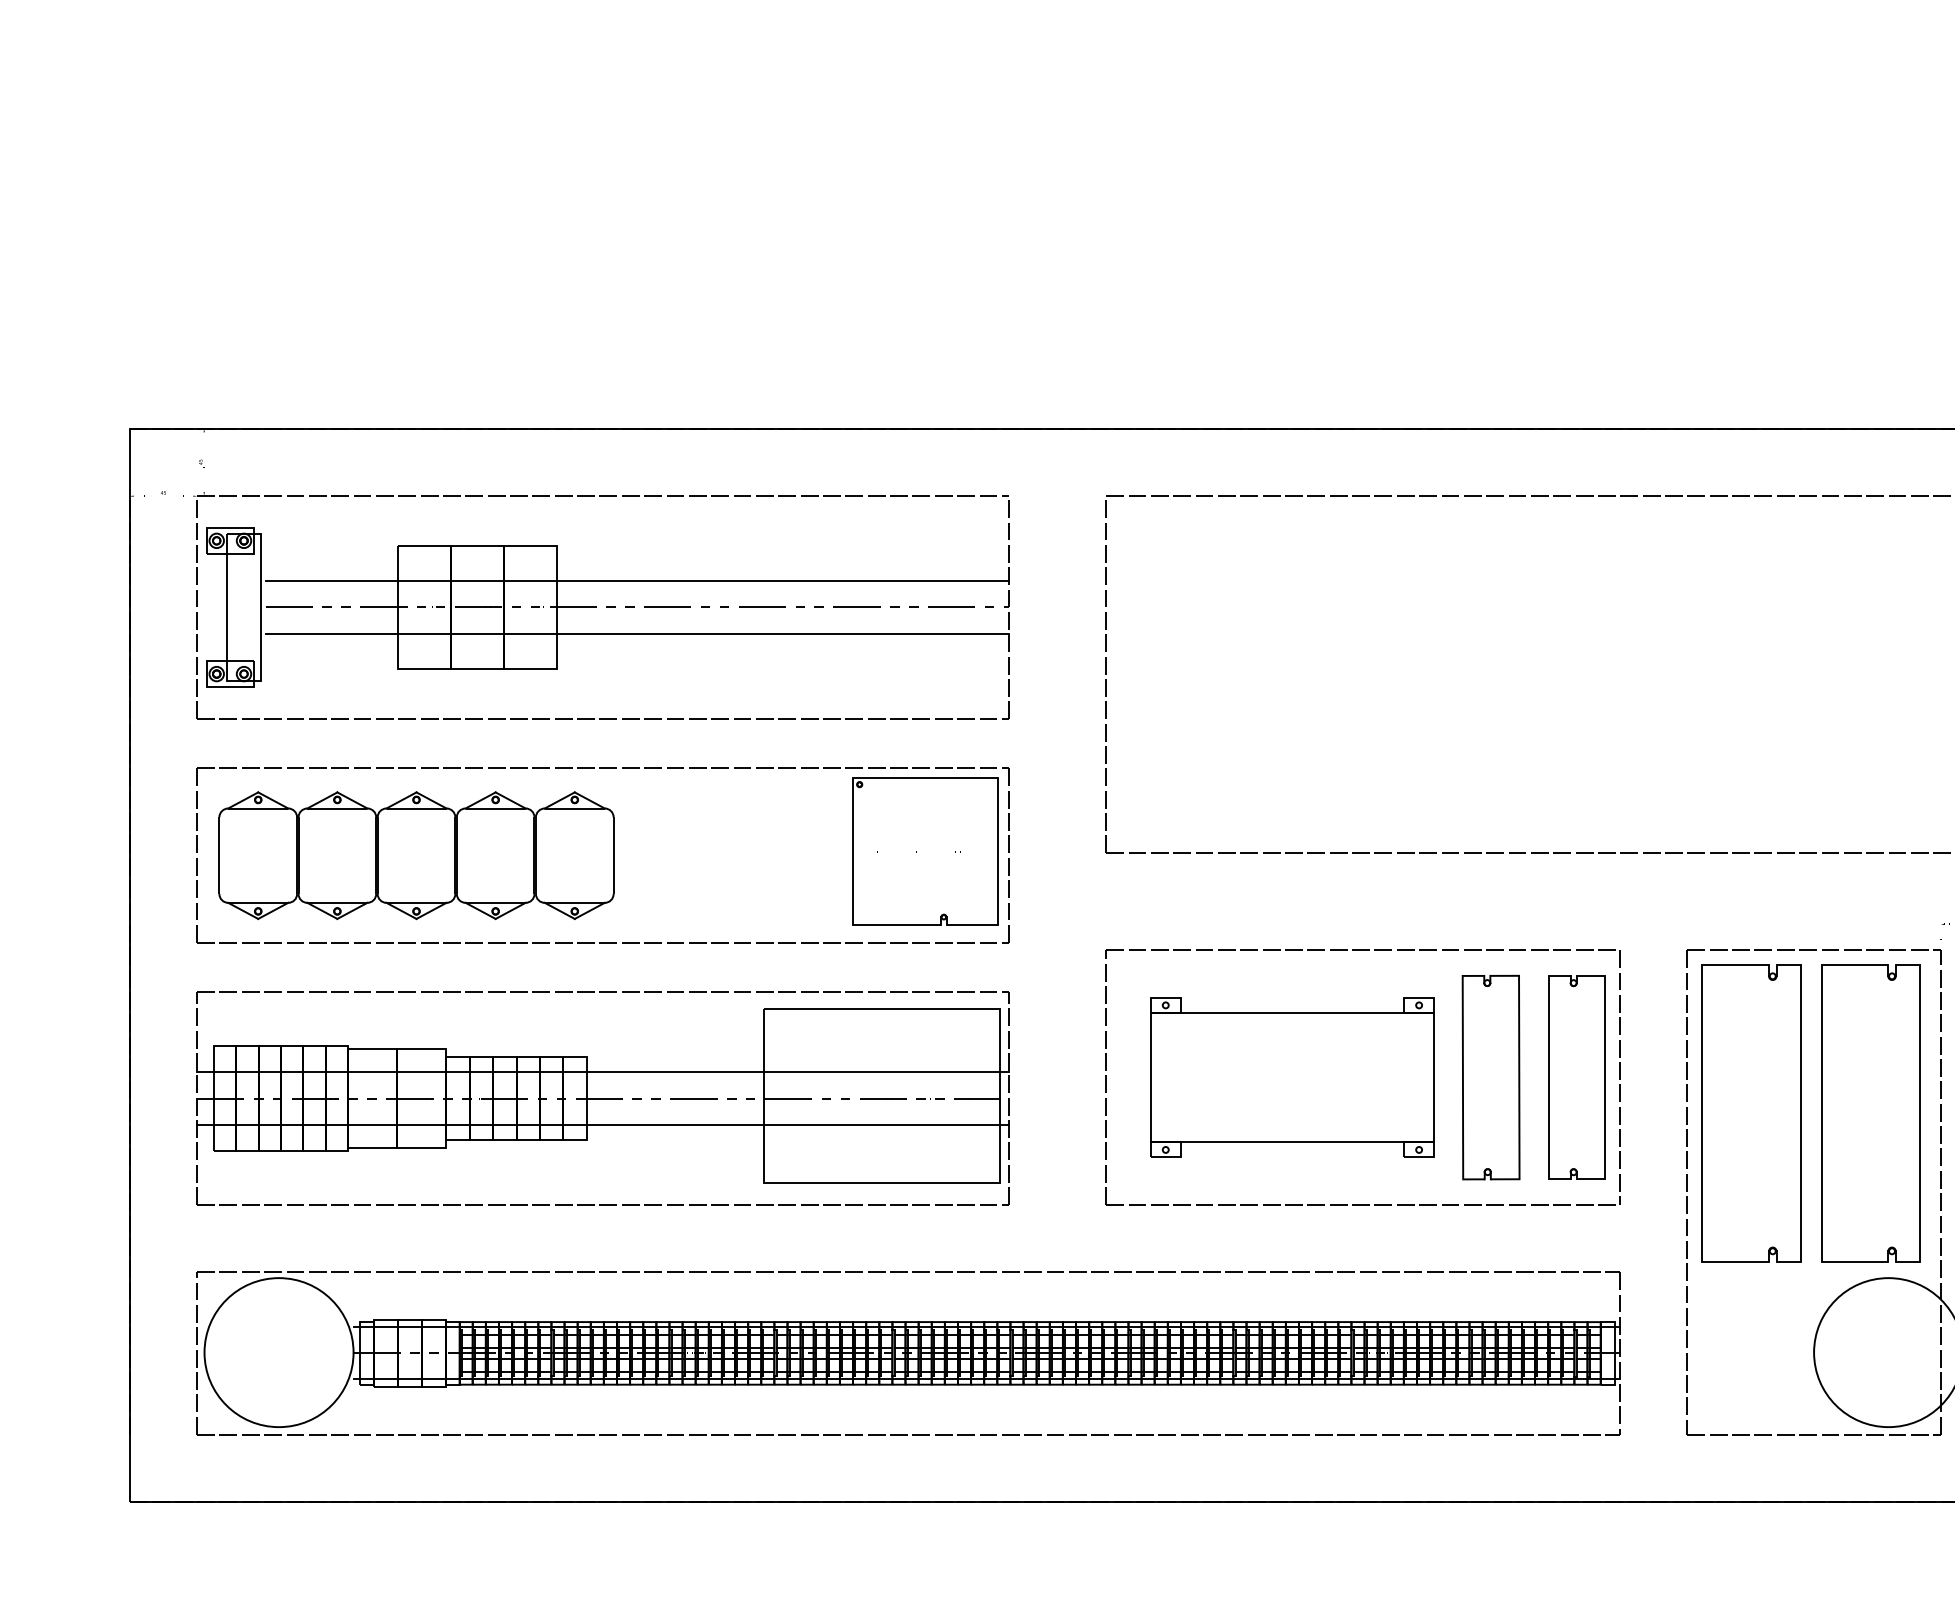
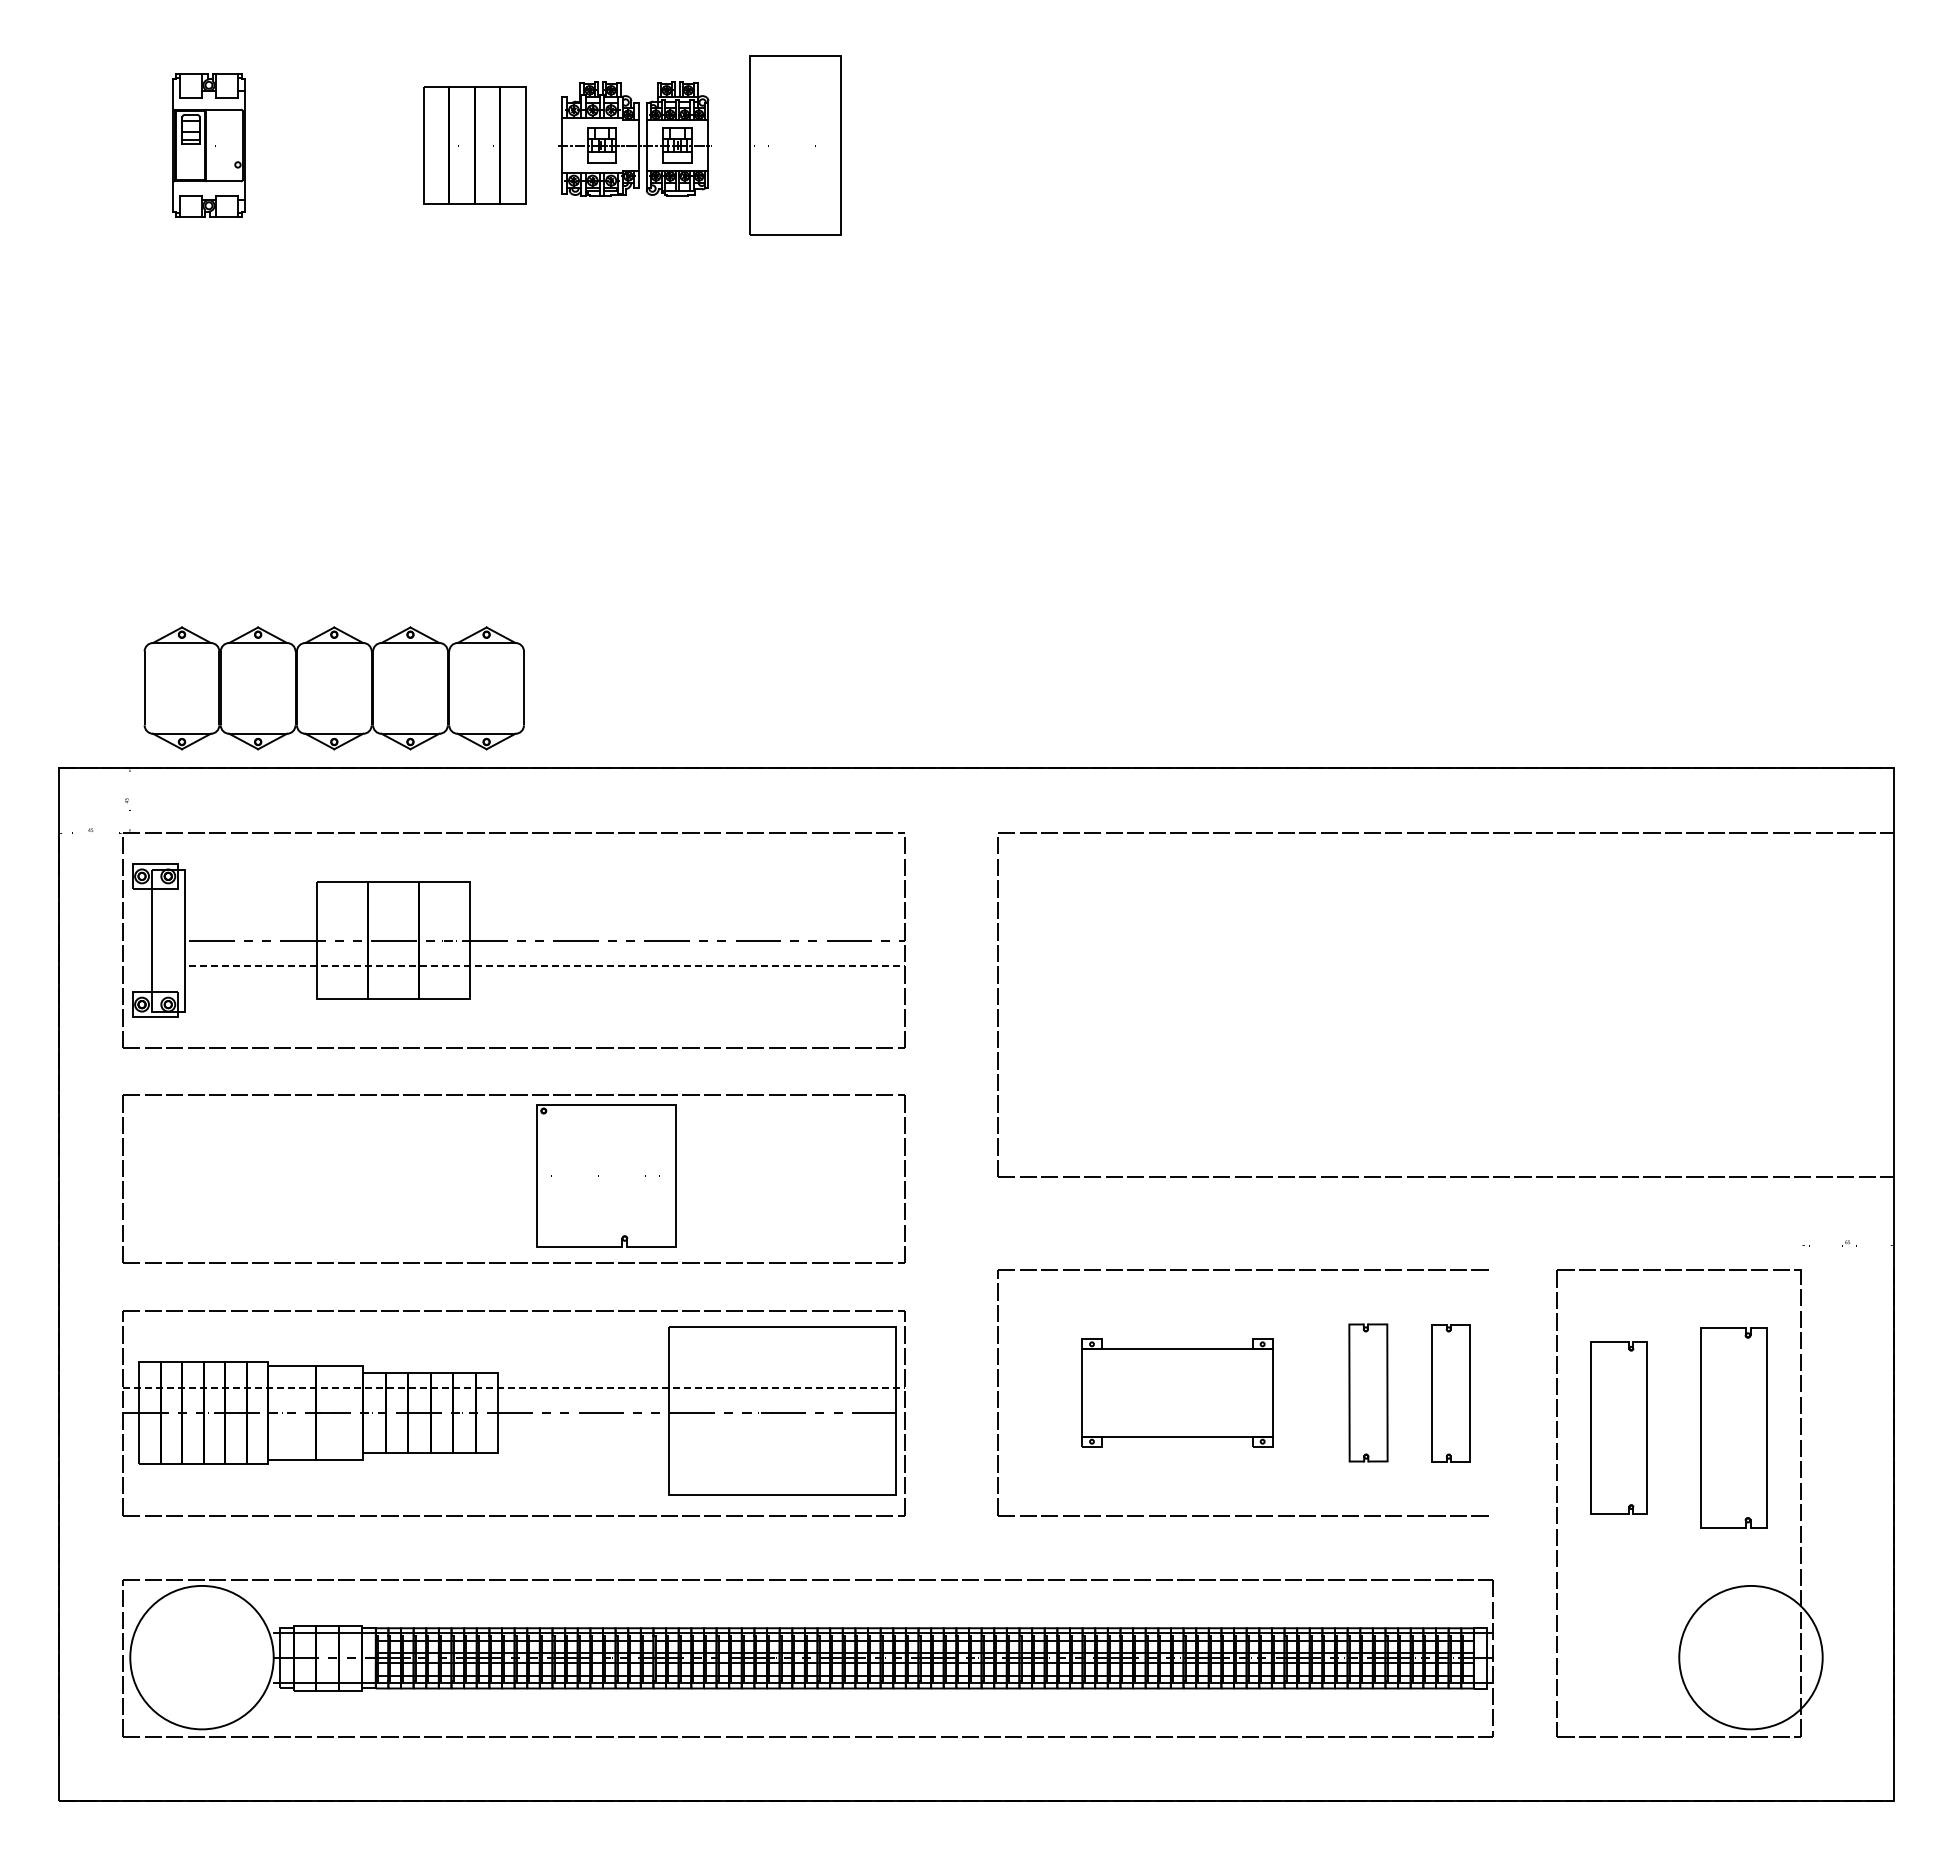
line: (637, 581) -> (546, 915), removed
line: (637, 633) -> (546, 965), solid -> dashed
part: (924, 851) -> (606, 1175), moved
part: (415, 855) -> (333, 688), moved
line: (602, 1072) -> (513, 1388), solid -> dashed
part: (1292, 1077) -> (1177, 1392), size x0.7
part: (1491, 1077) -> (1368, 1392), size x0.7
part: (1576, 1077) -> (1450, 1392), size x0.7
line: (1619, 1077) -> (1492, 1392), removed
part: (1750, 1113) -> (1618, 1427), size x0.6
part: (1870, 1113) -> (1733, 1427), size x0.7
line: (602, 1124) -> (513, 1438), removed

